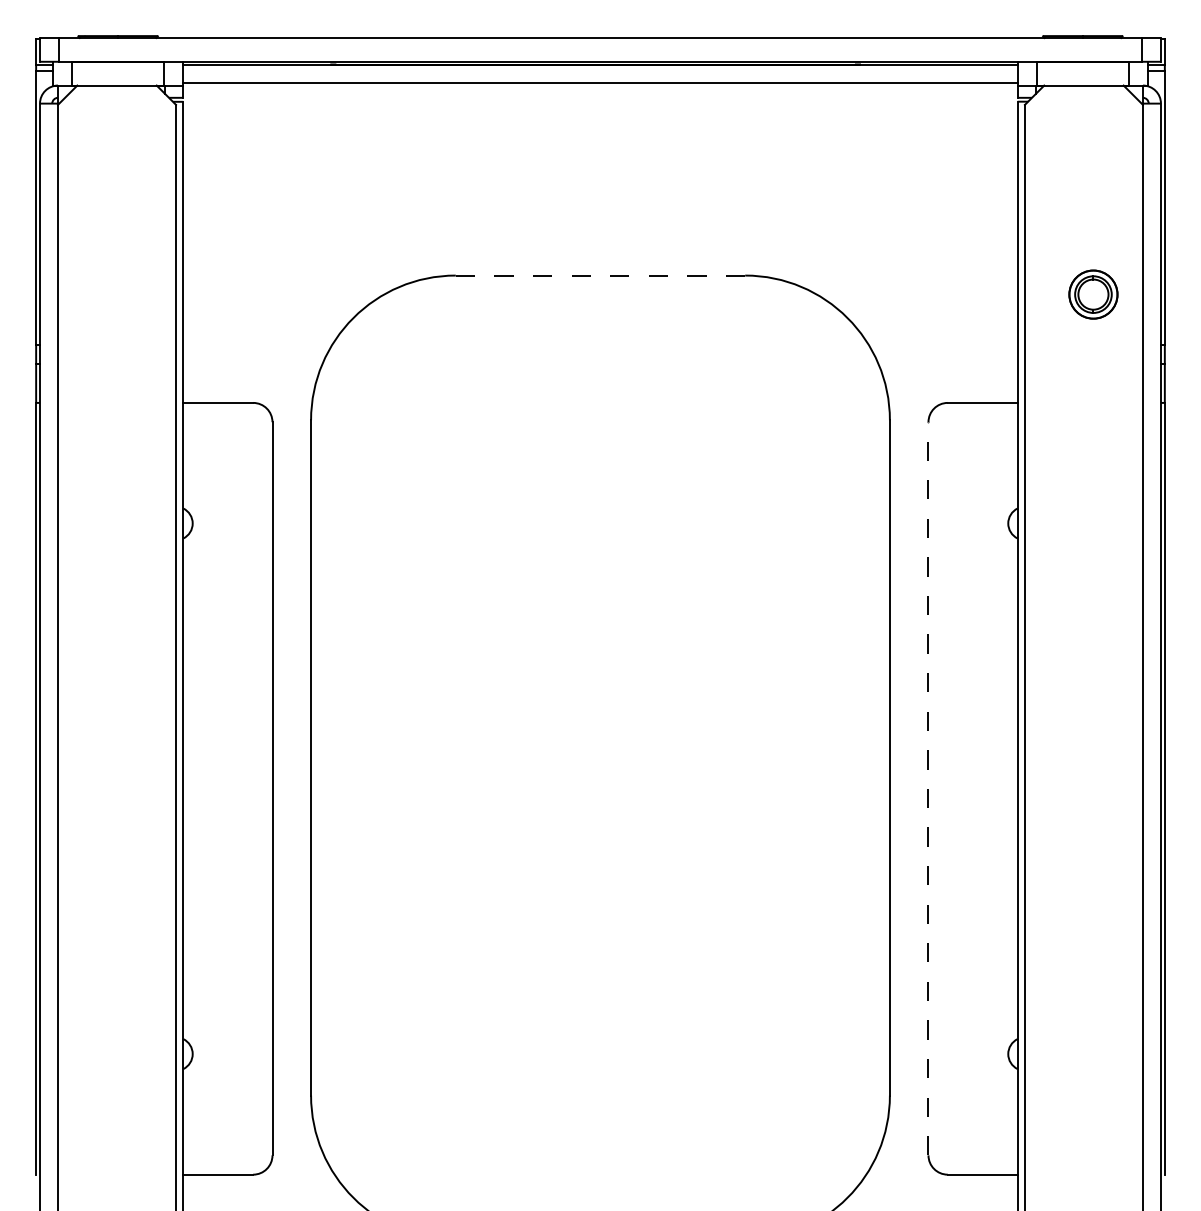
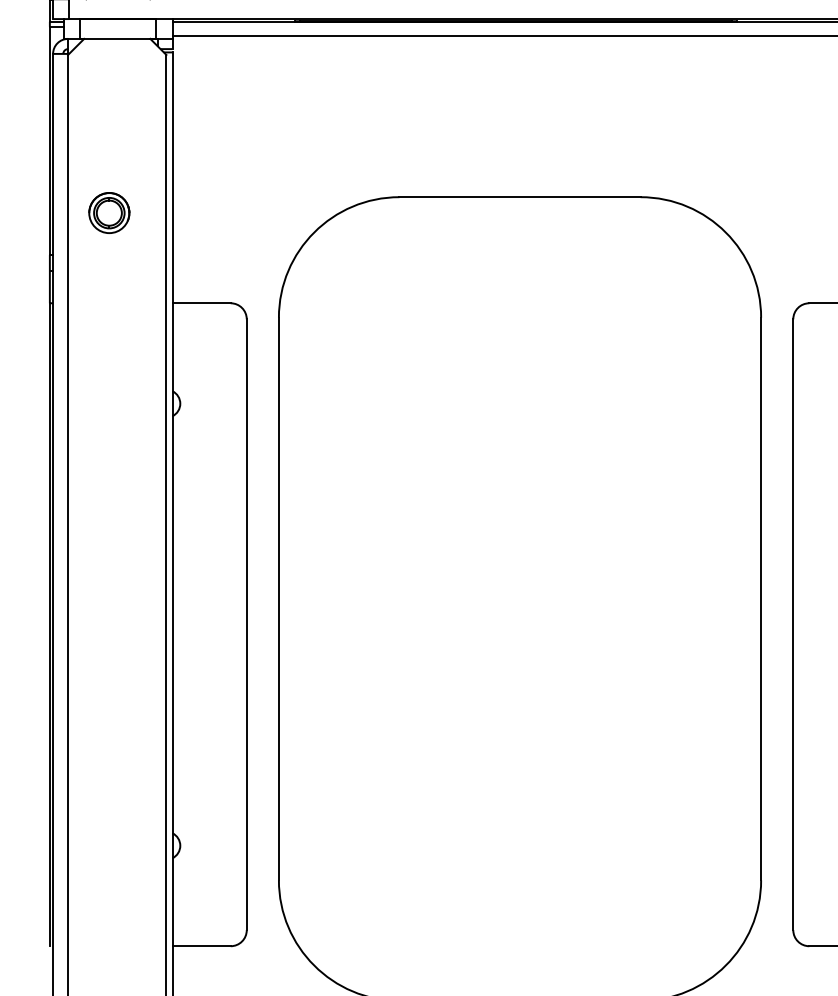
line: (600, 275) -> (520, 197), dashed -> solid
part: (107, 294) -> (109, 212), added
line: (928, 788) -> (793, 624), dashed -> solid

